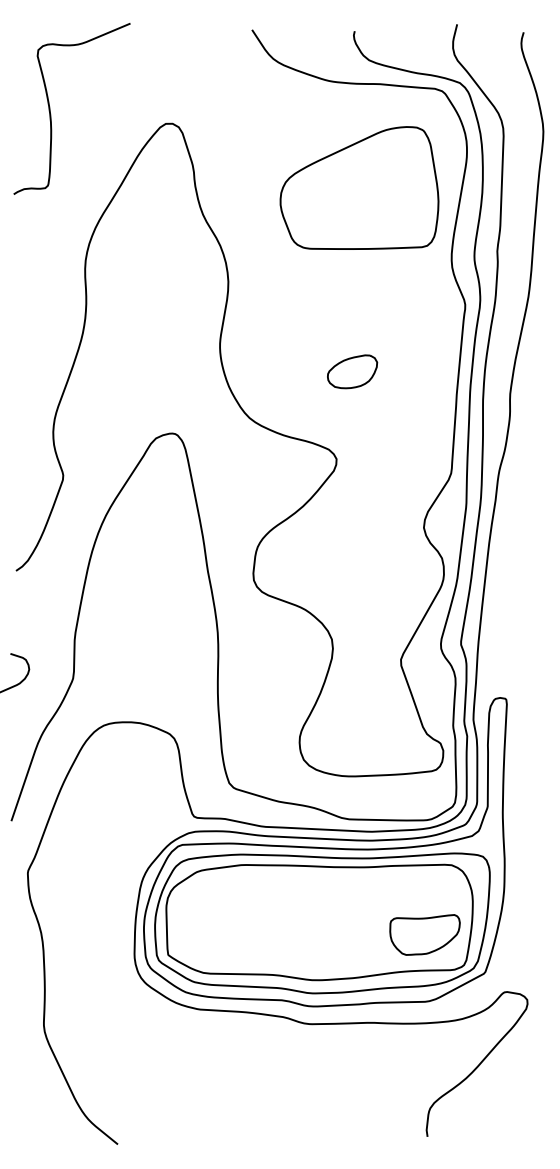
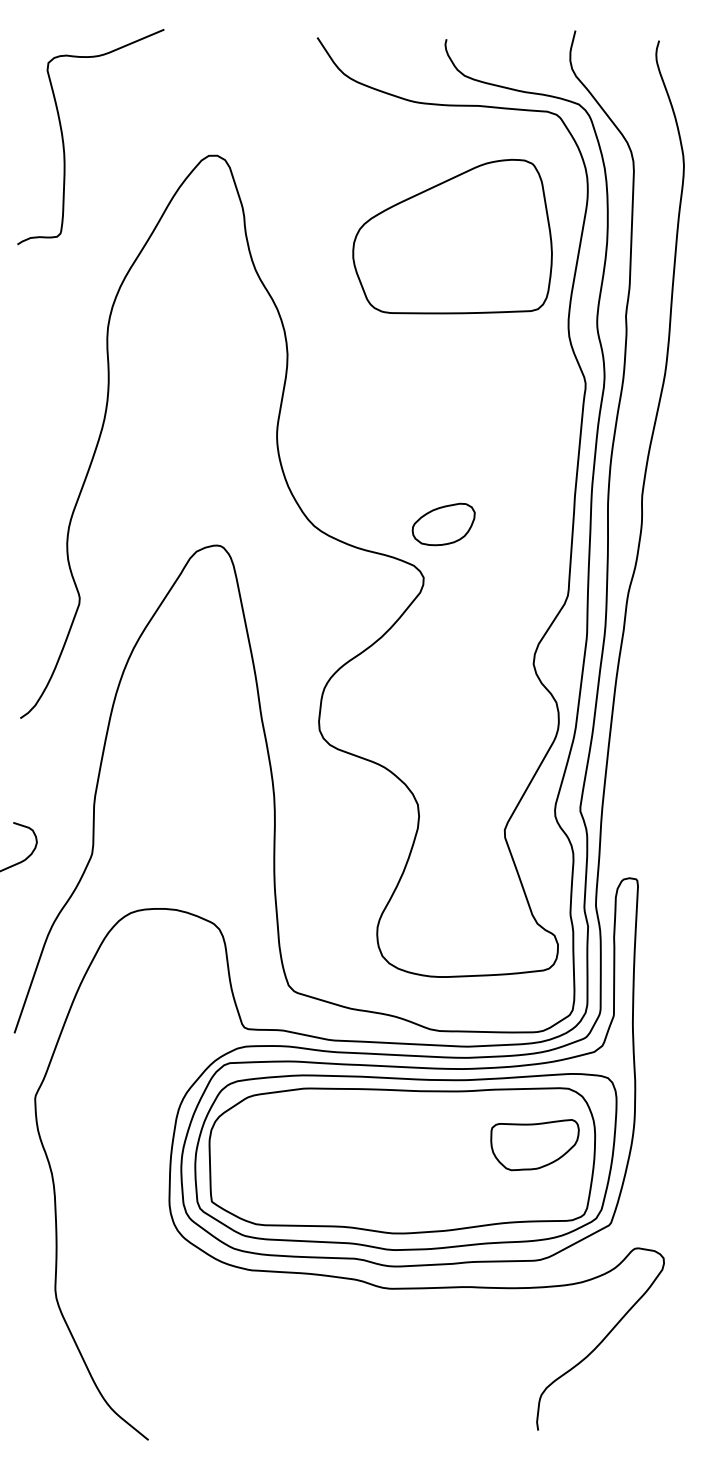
part: (352, 371) -> (443, 524), moved
part: (424, 934) -> (534, 1144), moved

